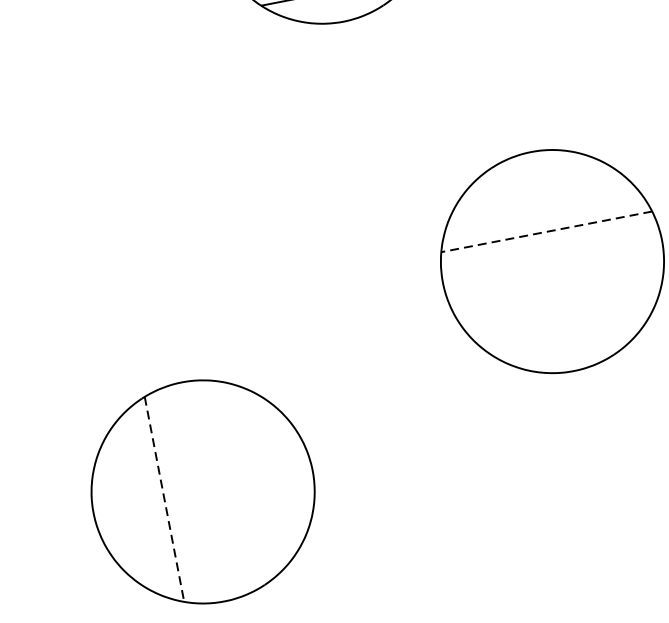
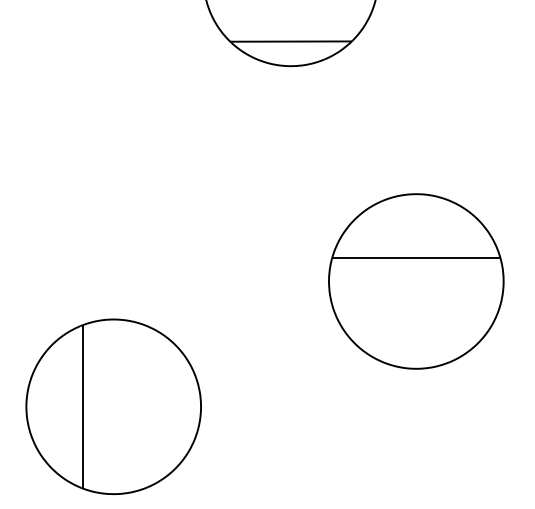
line: (545, 231) -> (415, 257), dashed -> solid
line: (163, 499) -> (82, 406), dashed -> solid

